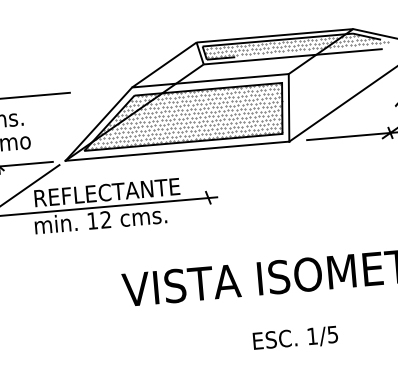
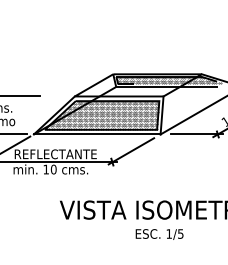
line: (240, 176) -> (131, 151), added
text: (105, 219) -> (53, 169), 12 -> 10
text: (295, 338) -> (159, 234), moved

